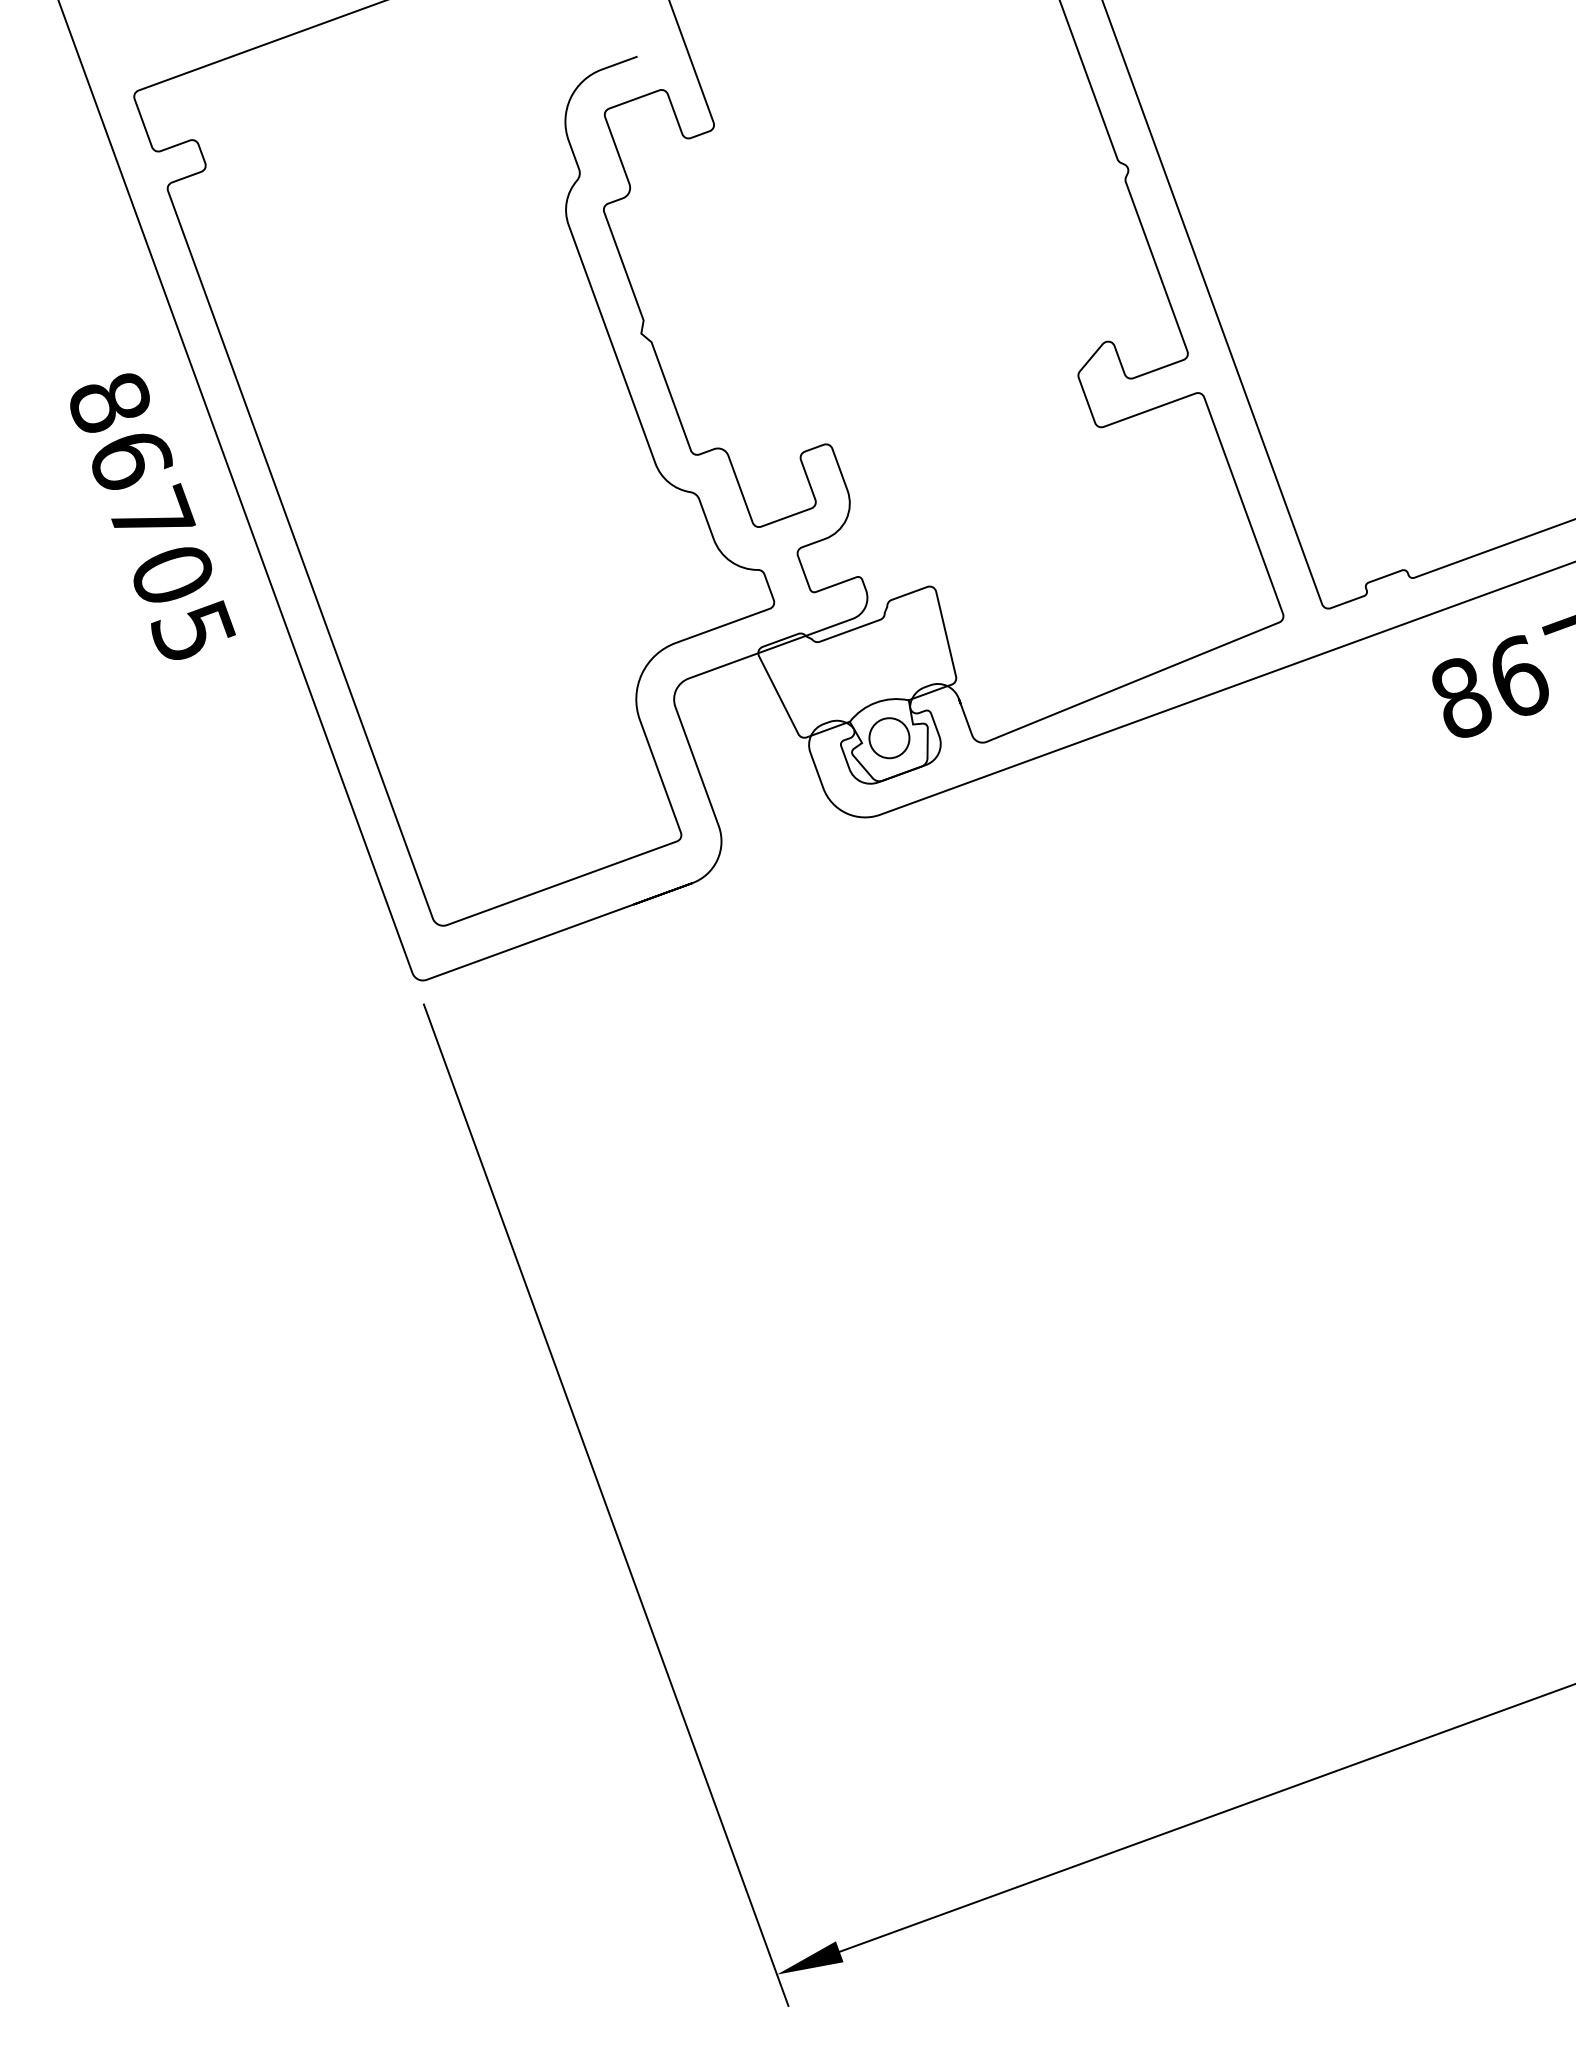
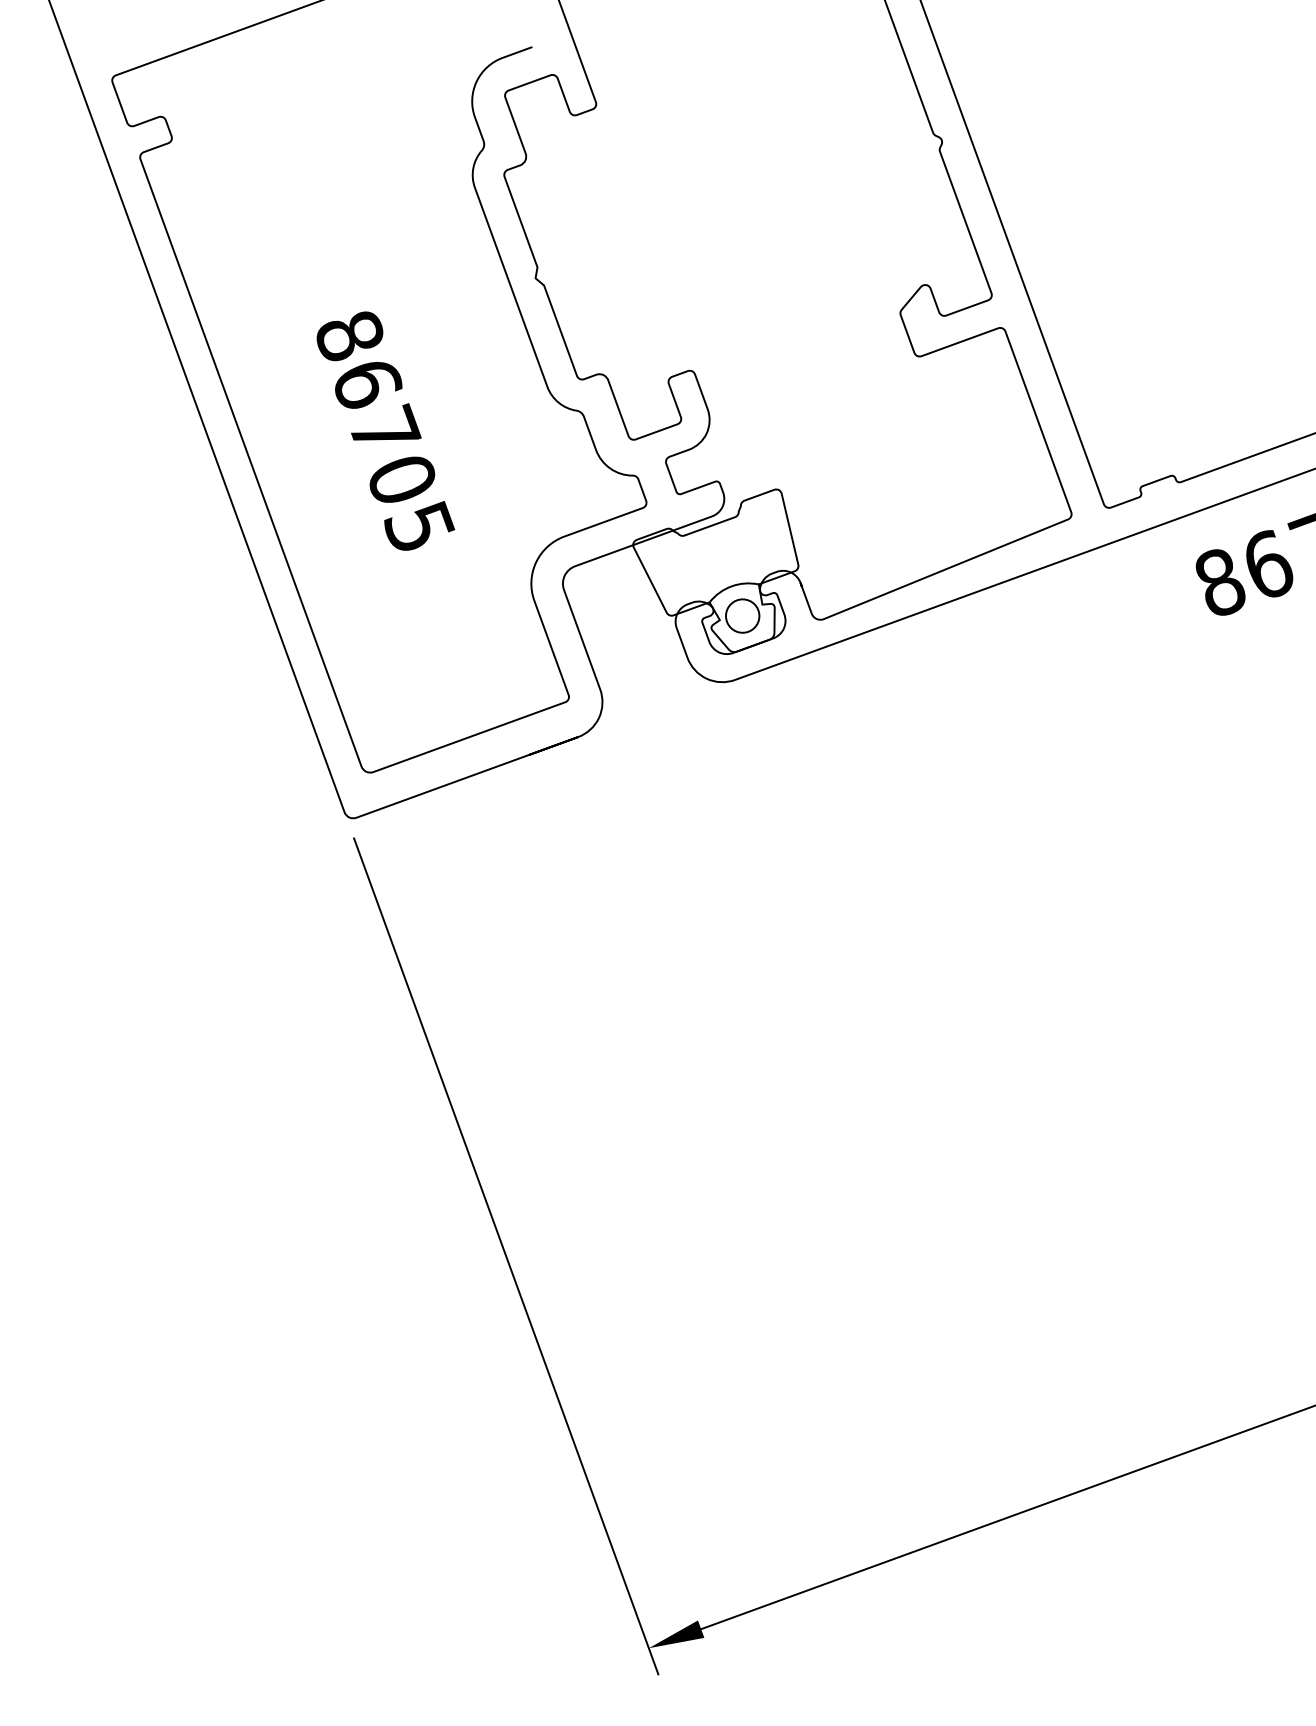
text: (152, 516) -> (385, 430), moved

